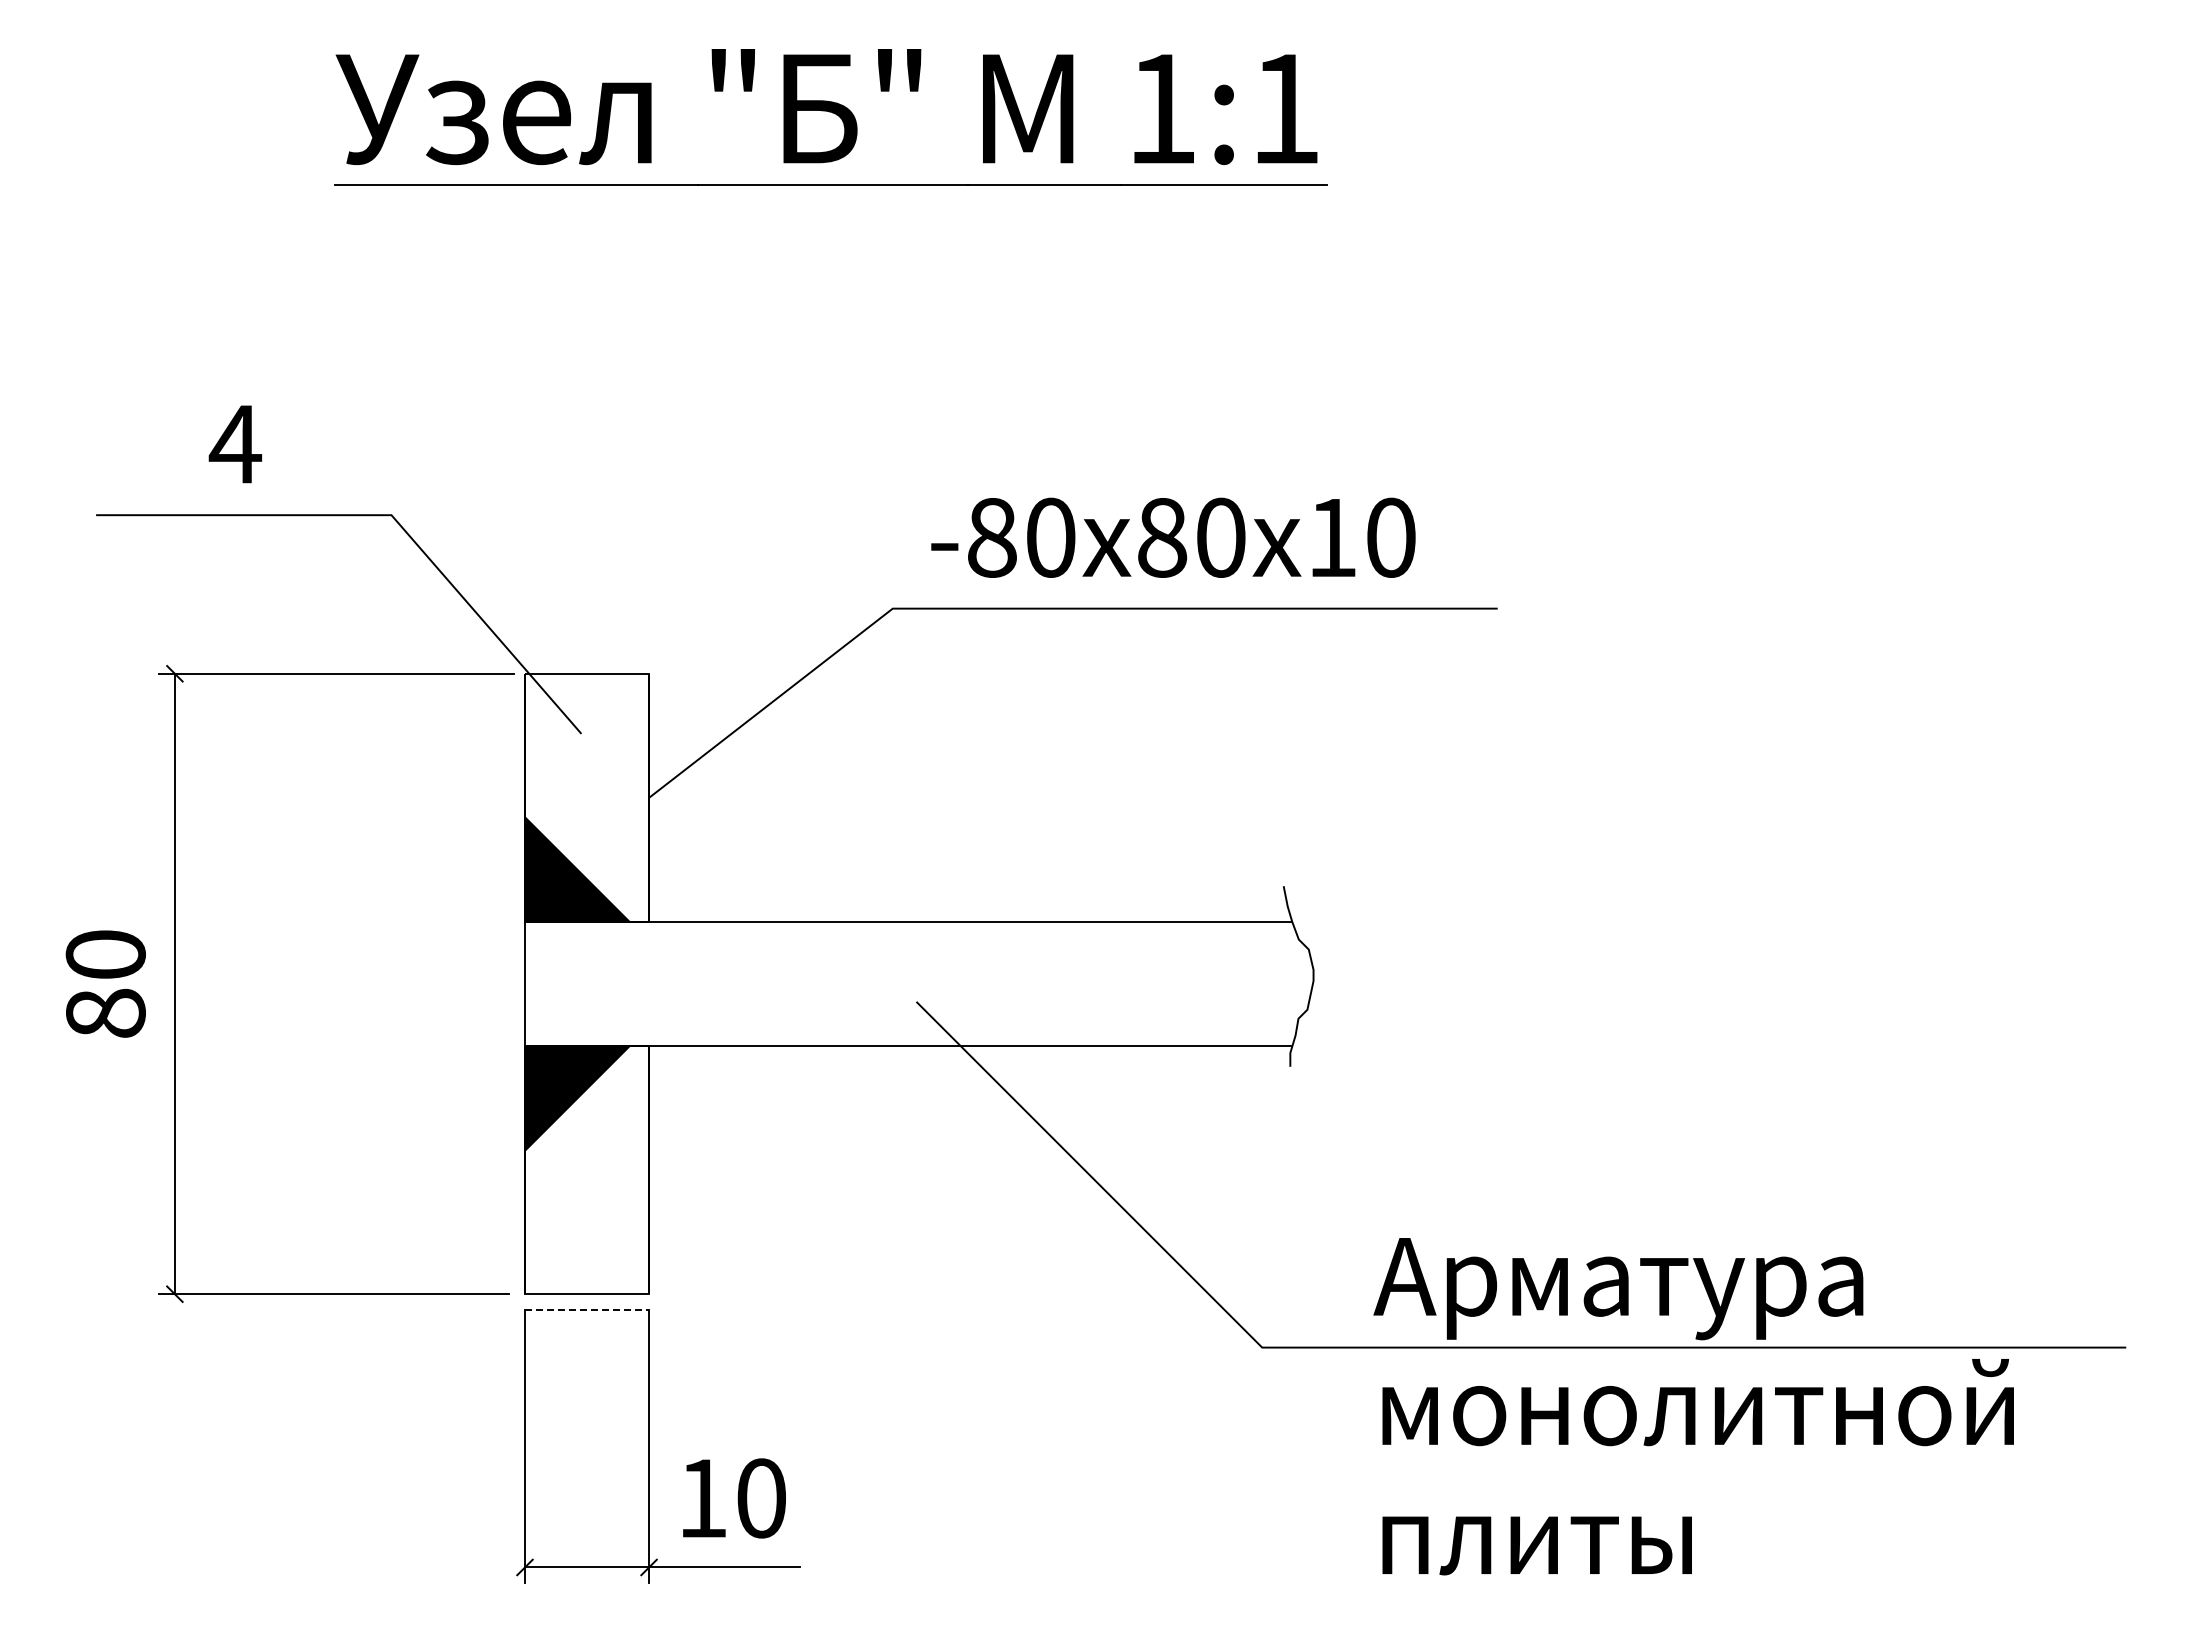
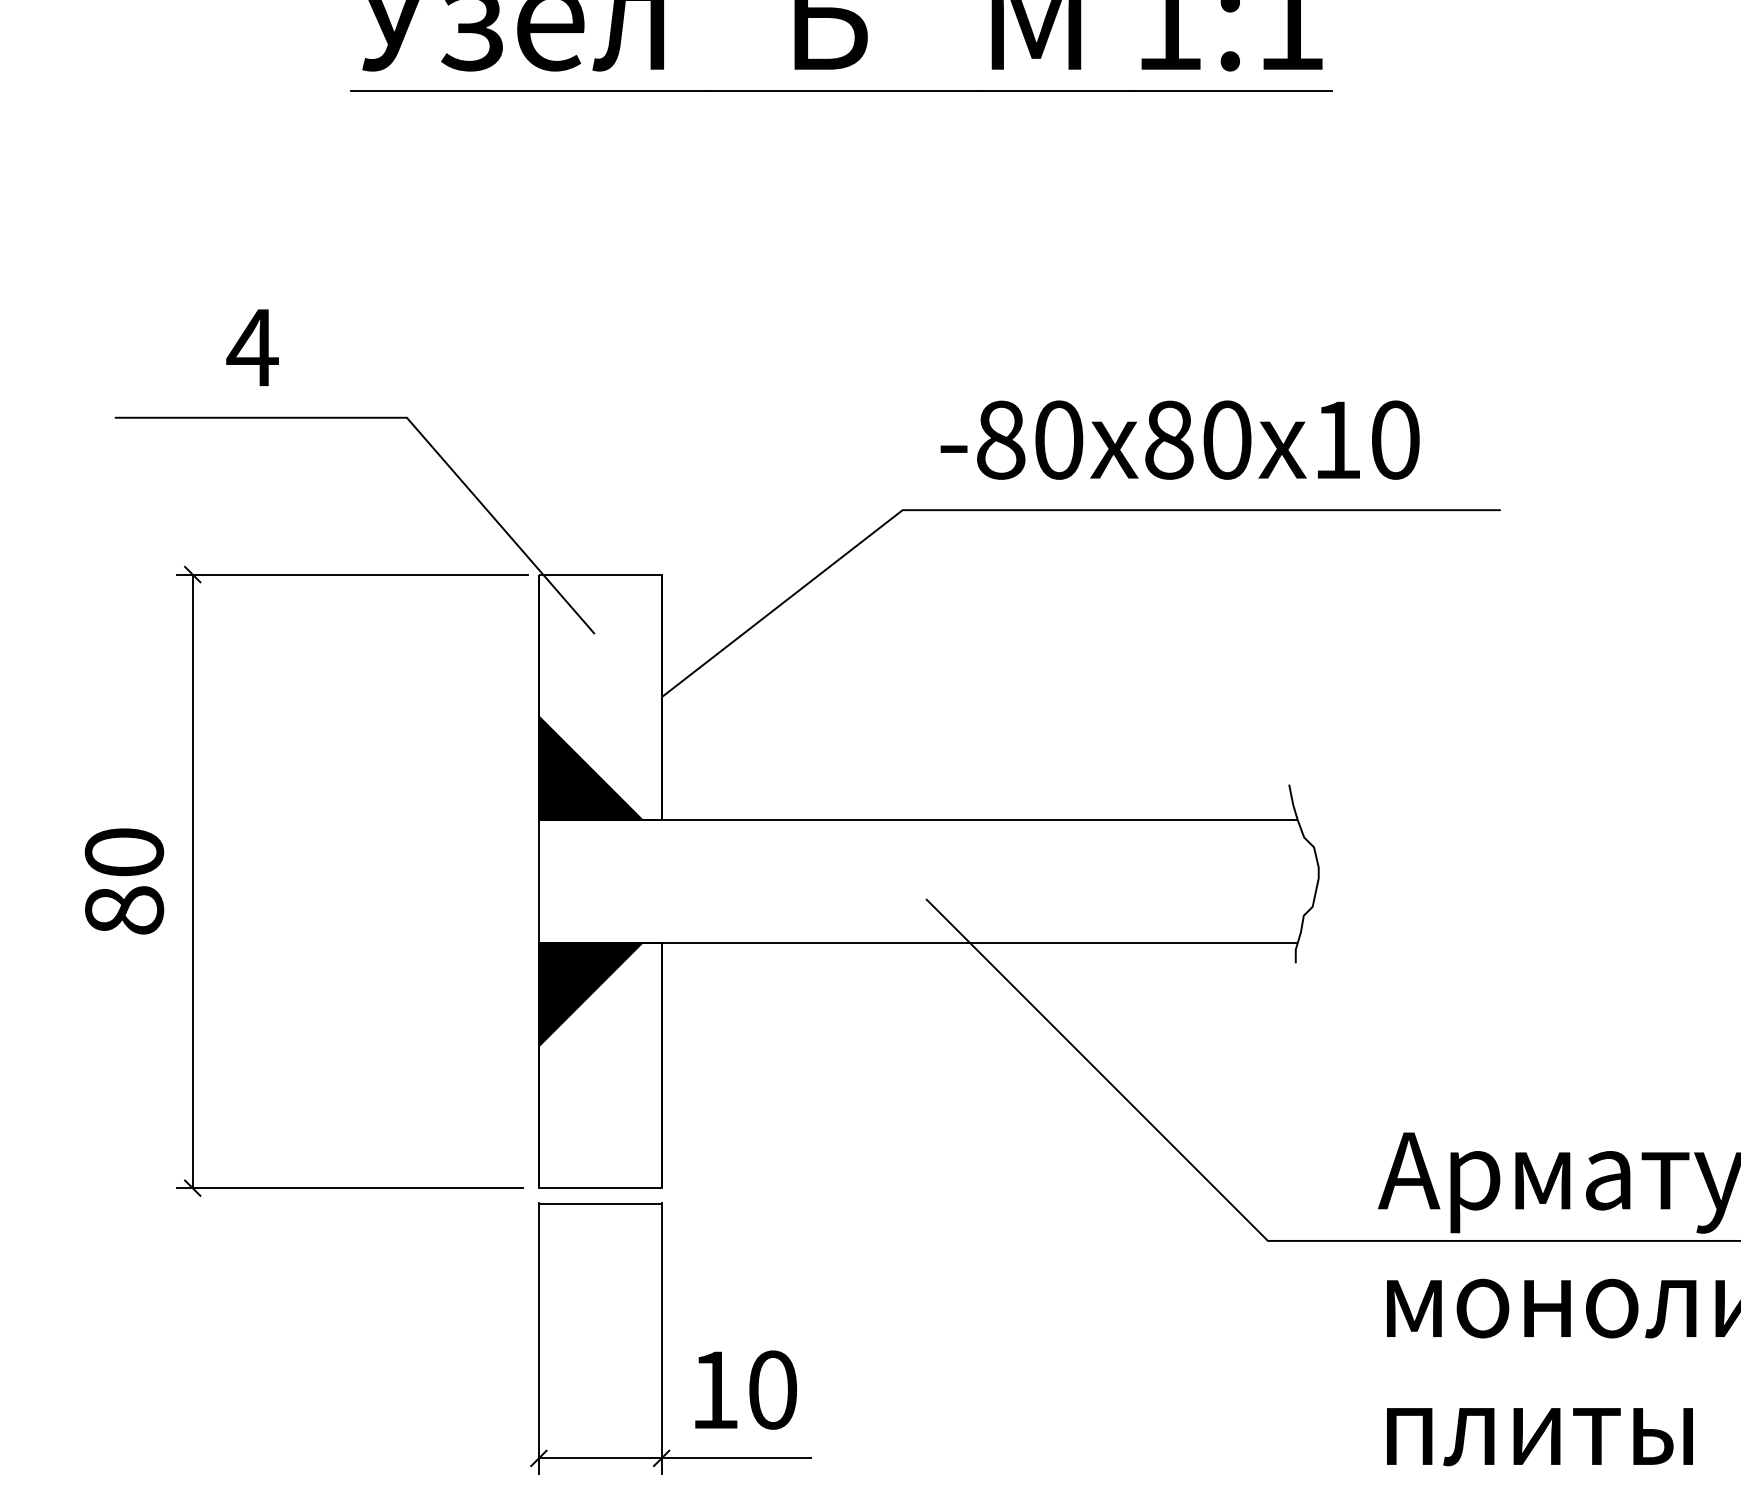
line: (587, 1309) -> (600, 1203), dashed -> solid

